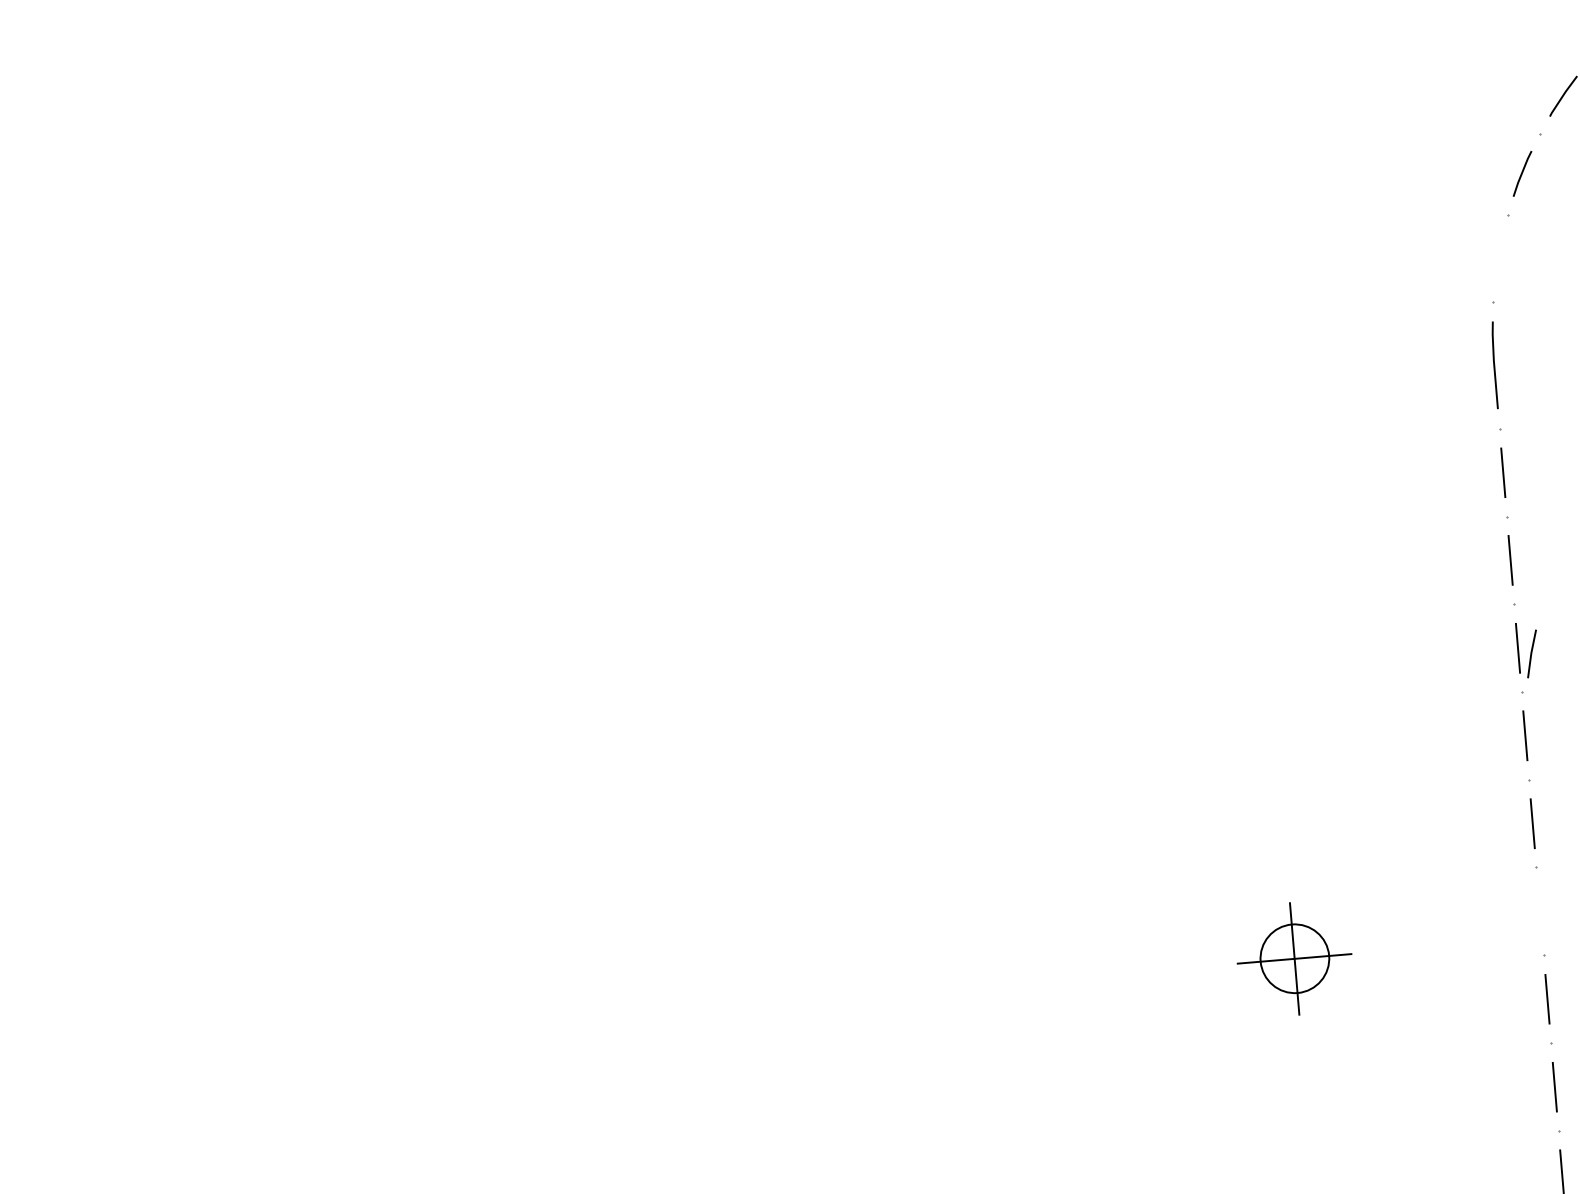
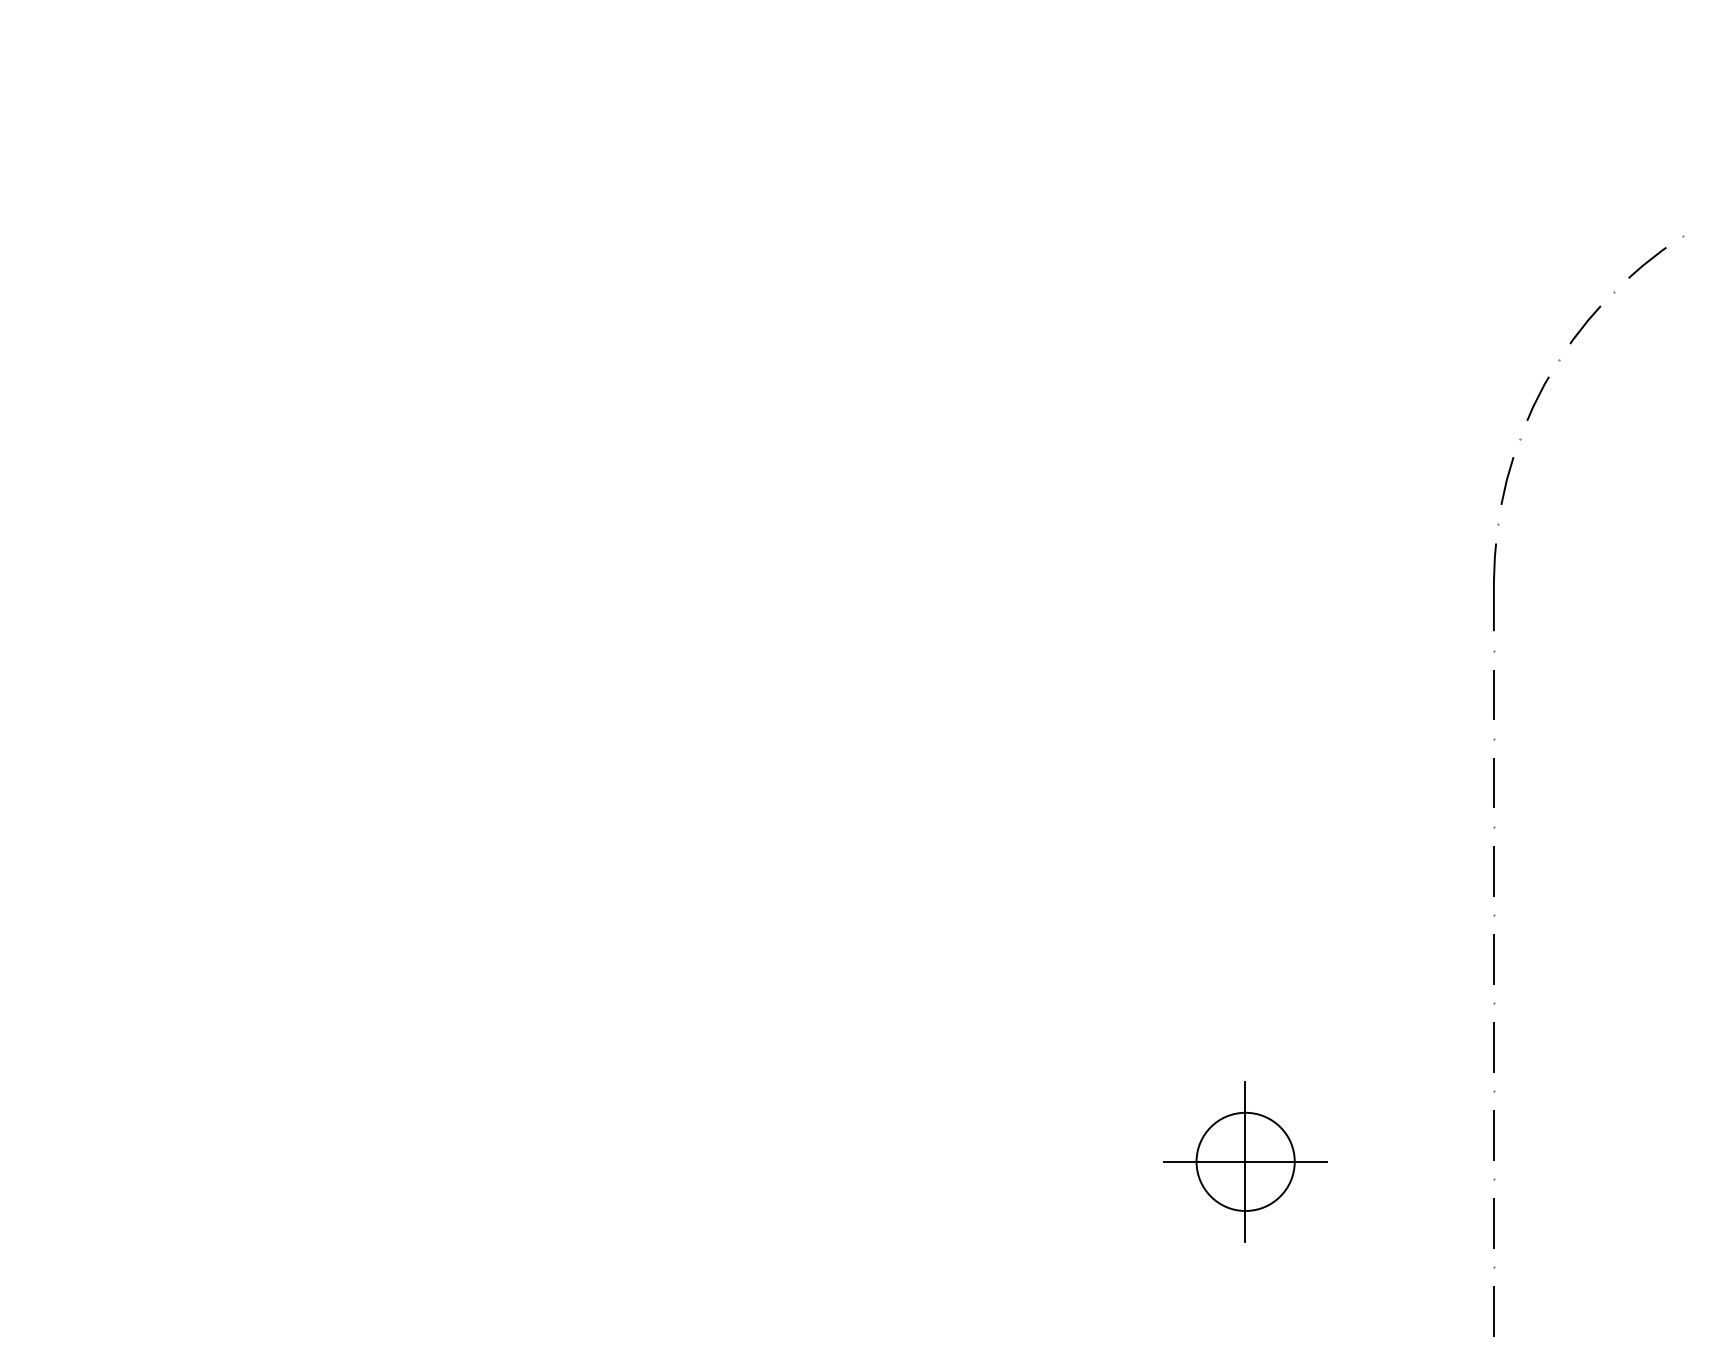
line: (1532, 653) -> (1507, 480), moved
line: (1539, 911) -> (1493, 1135), added
part: (1294, 958) -> (1245, 1161), size x1.43

